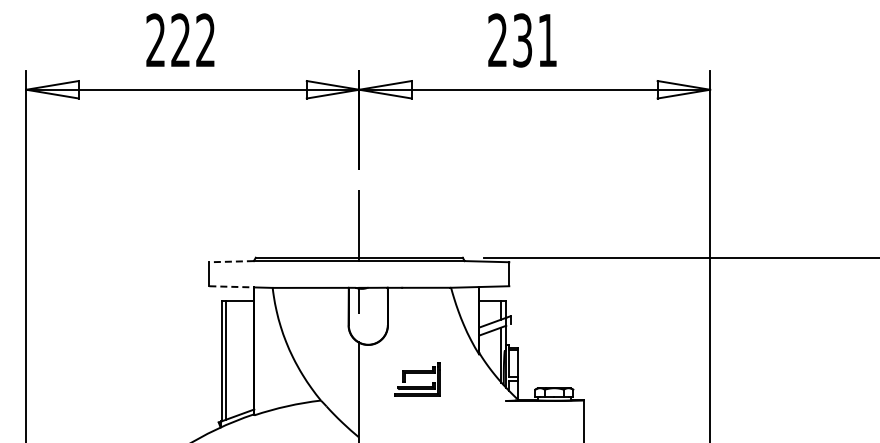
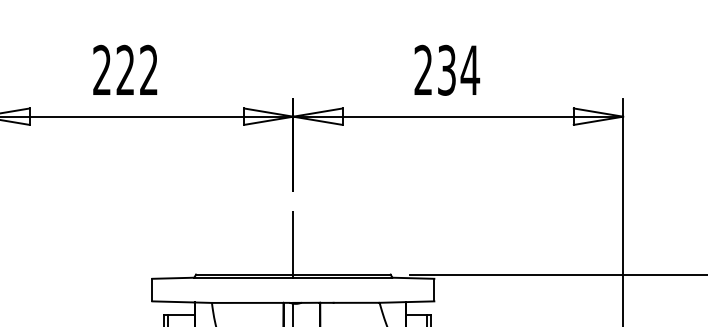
text: (547, 40) -> (470, 70), 231 -> 234
line: (231, 261) -> (173, 278), dashed -> solid
line: (232, 286) -> (174, 301), dashed -> solid

